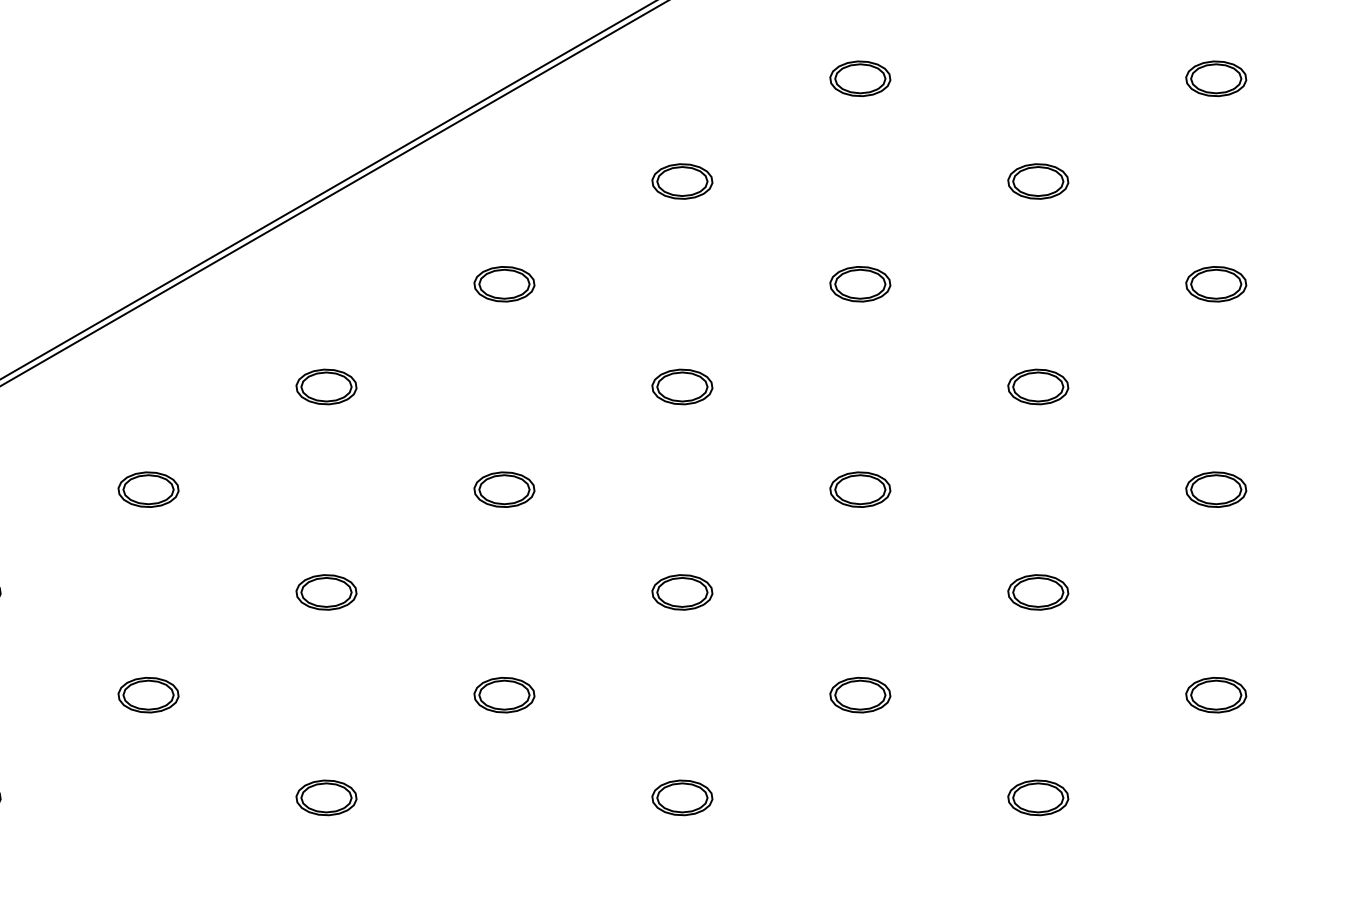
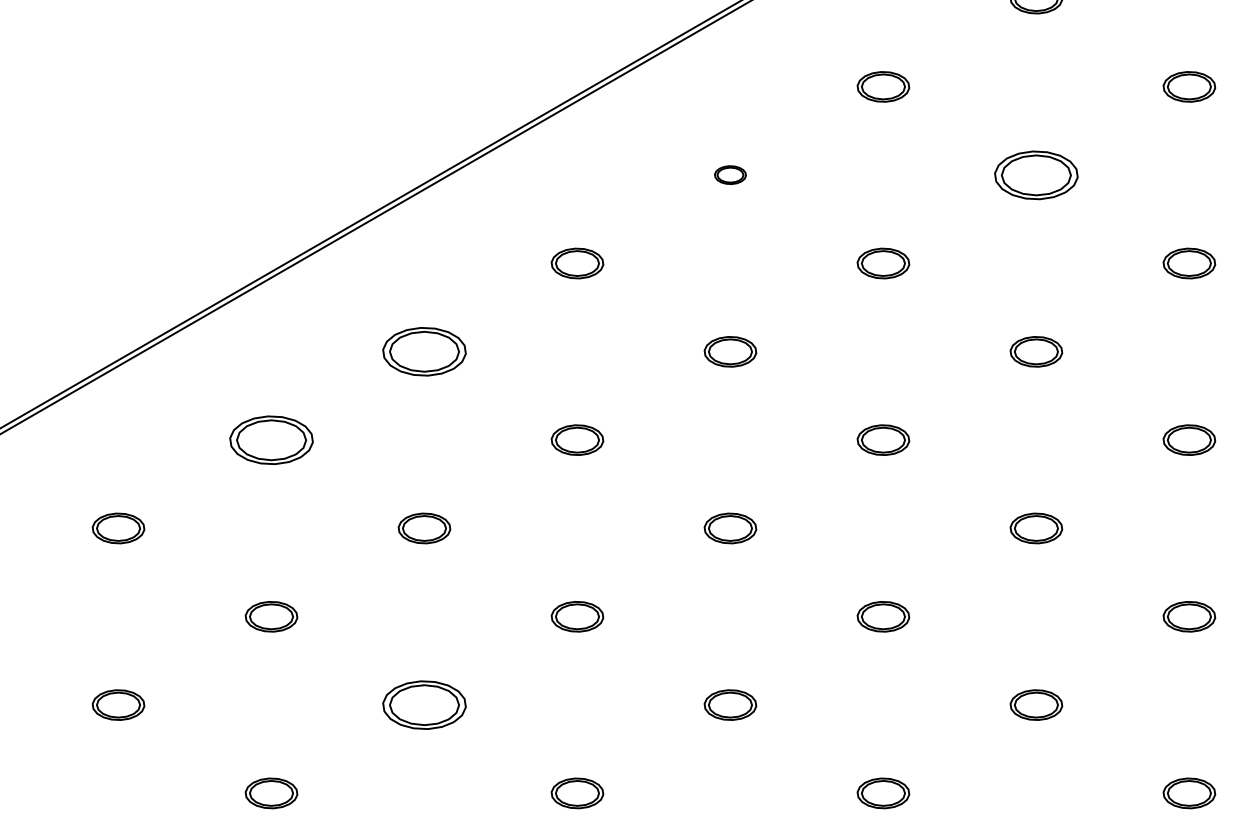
part: (860, 77) -> (730, 174), size x0.6
part: (1216, 77) -> (1036, 174), size x1.6
part: (504, 283) -> (424, 351), size x1.6
part: (326, 386) -> (271, 439), size x1.6
part: (504, 694) -> (424, 704), size x1.6

